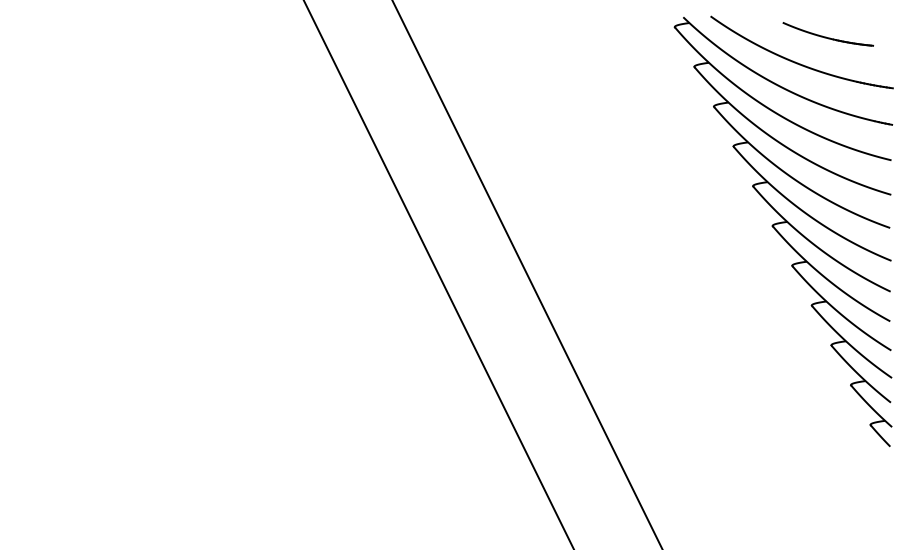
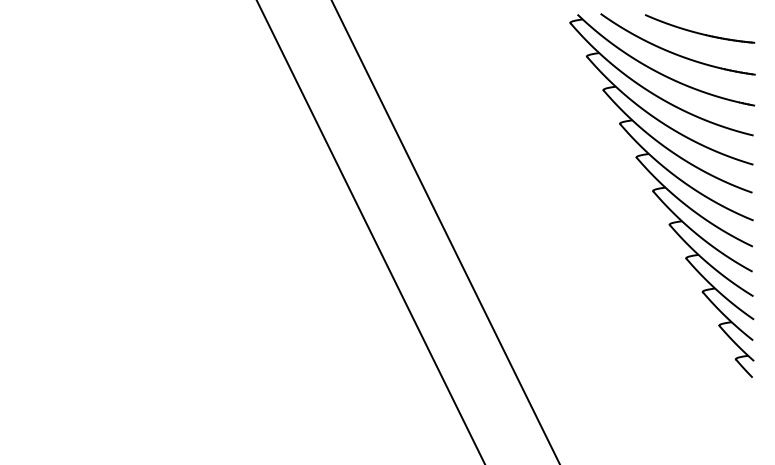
part: (828, 34) -> (700, 29), size x1.43

